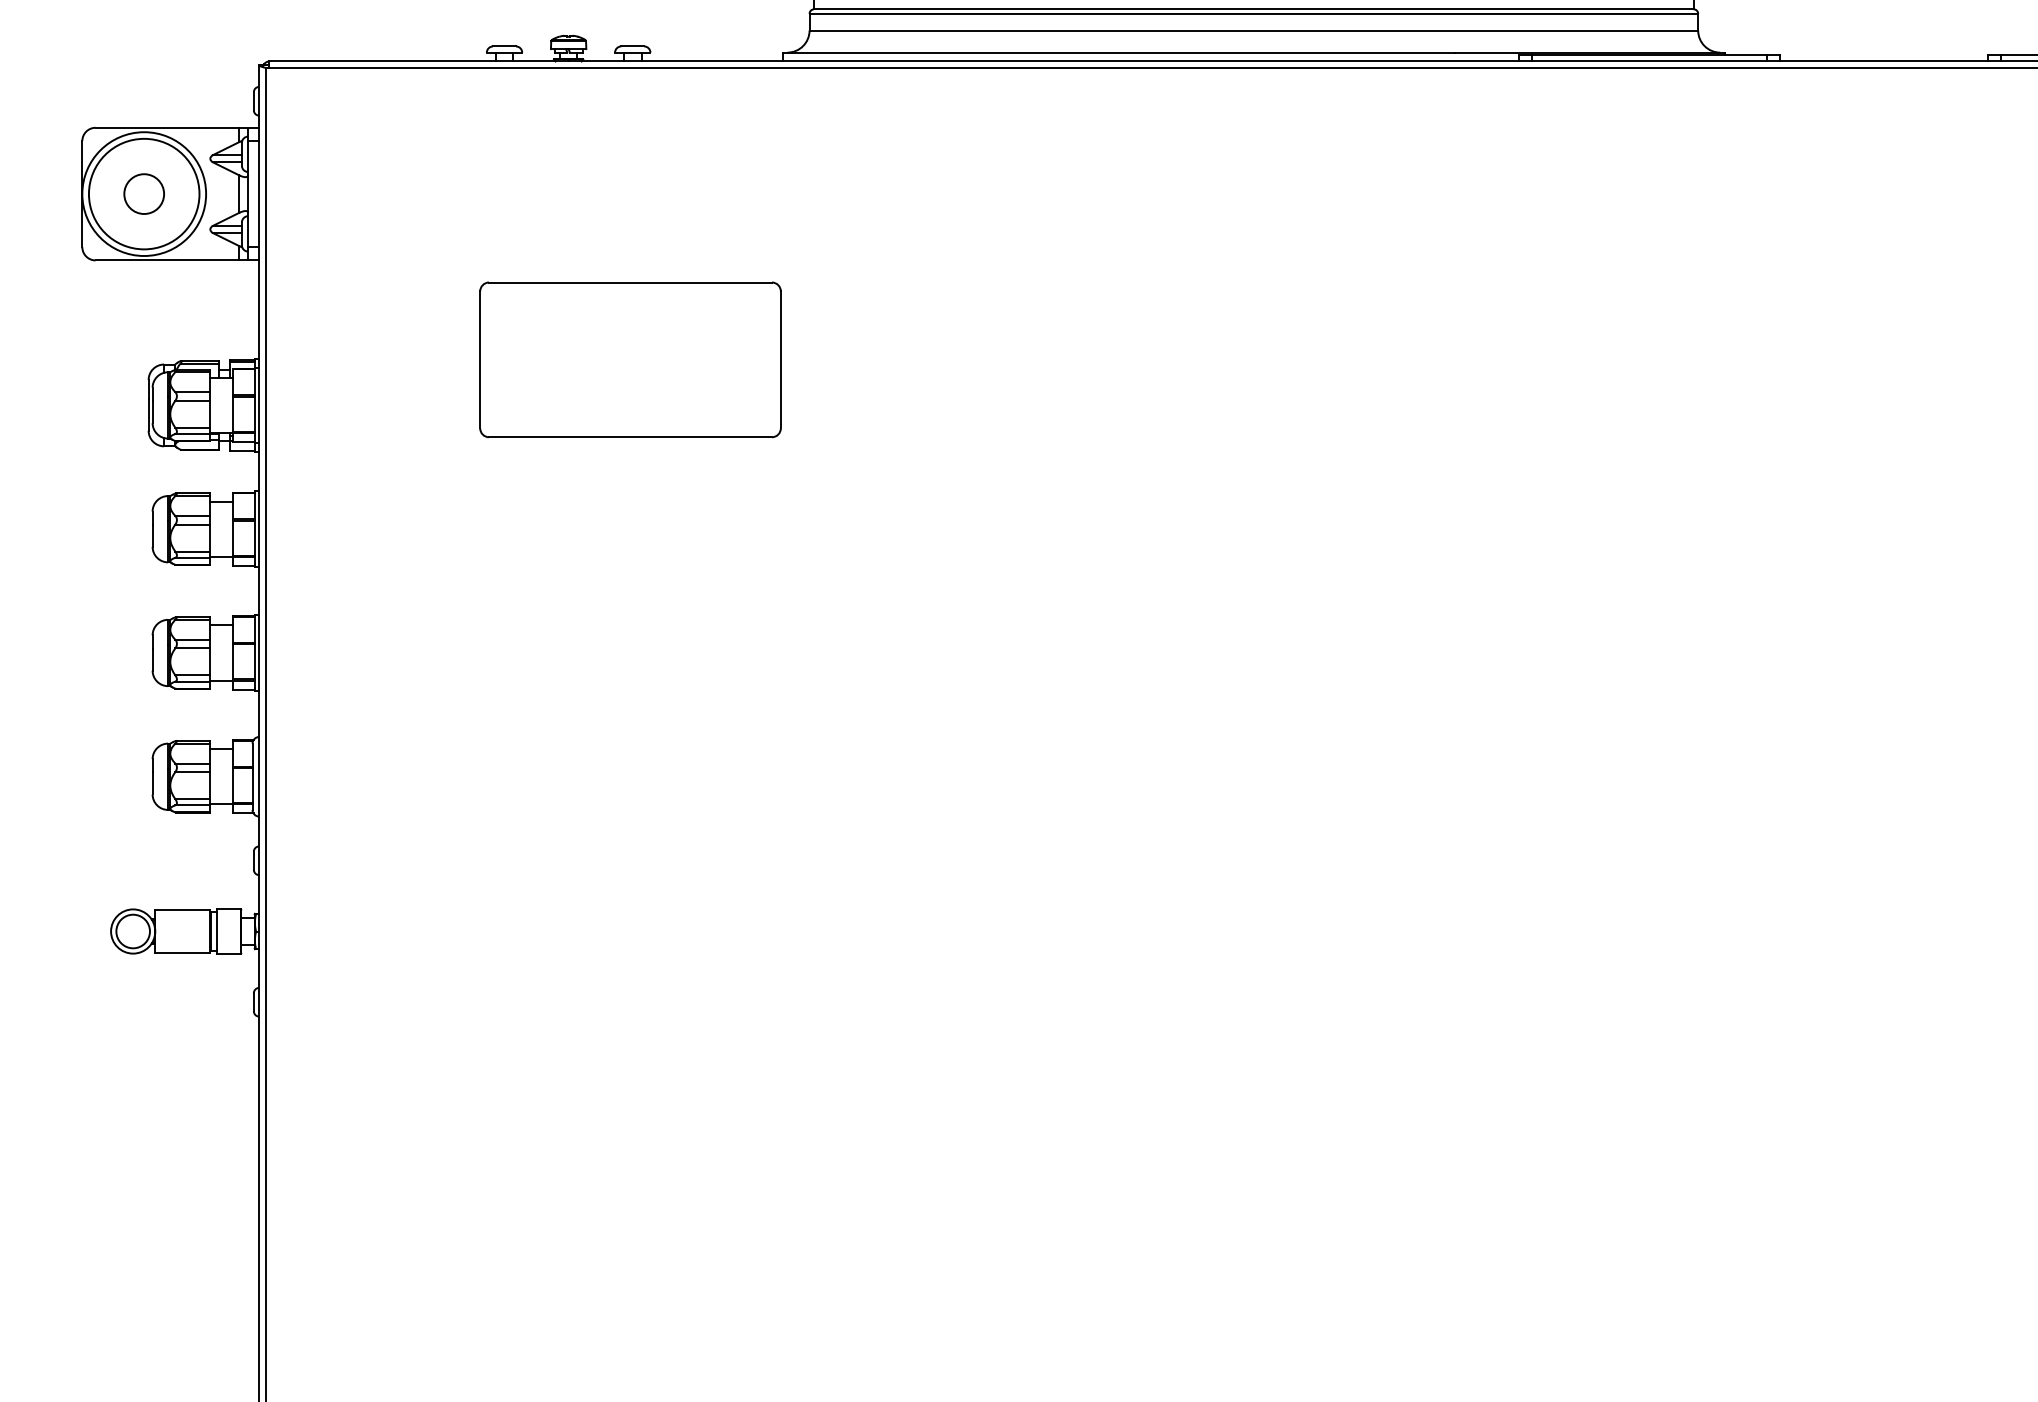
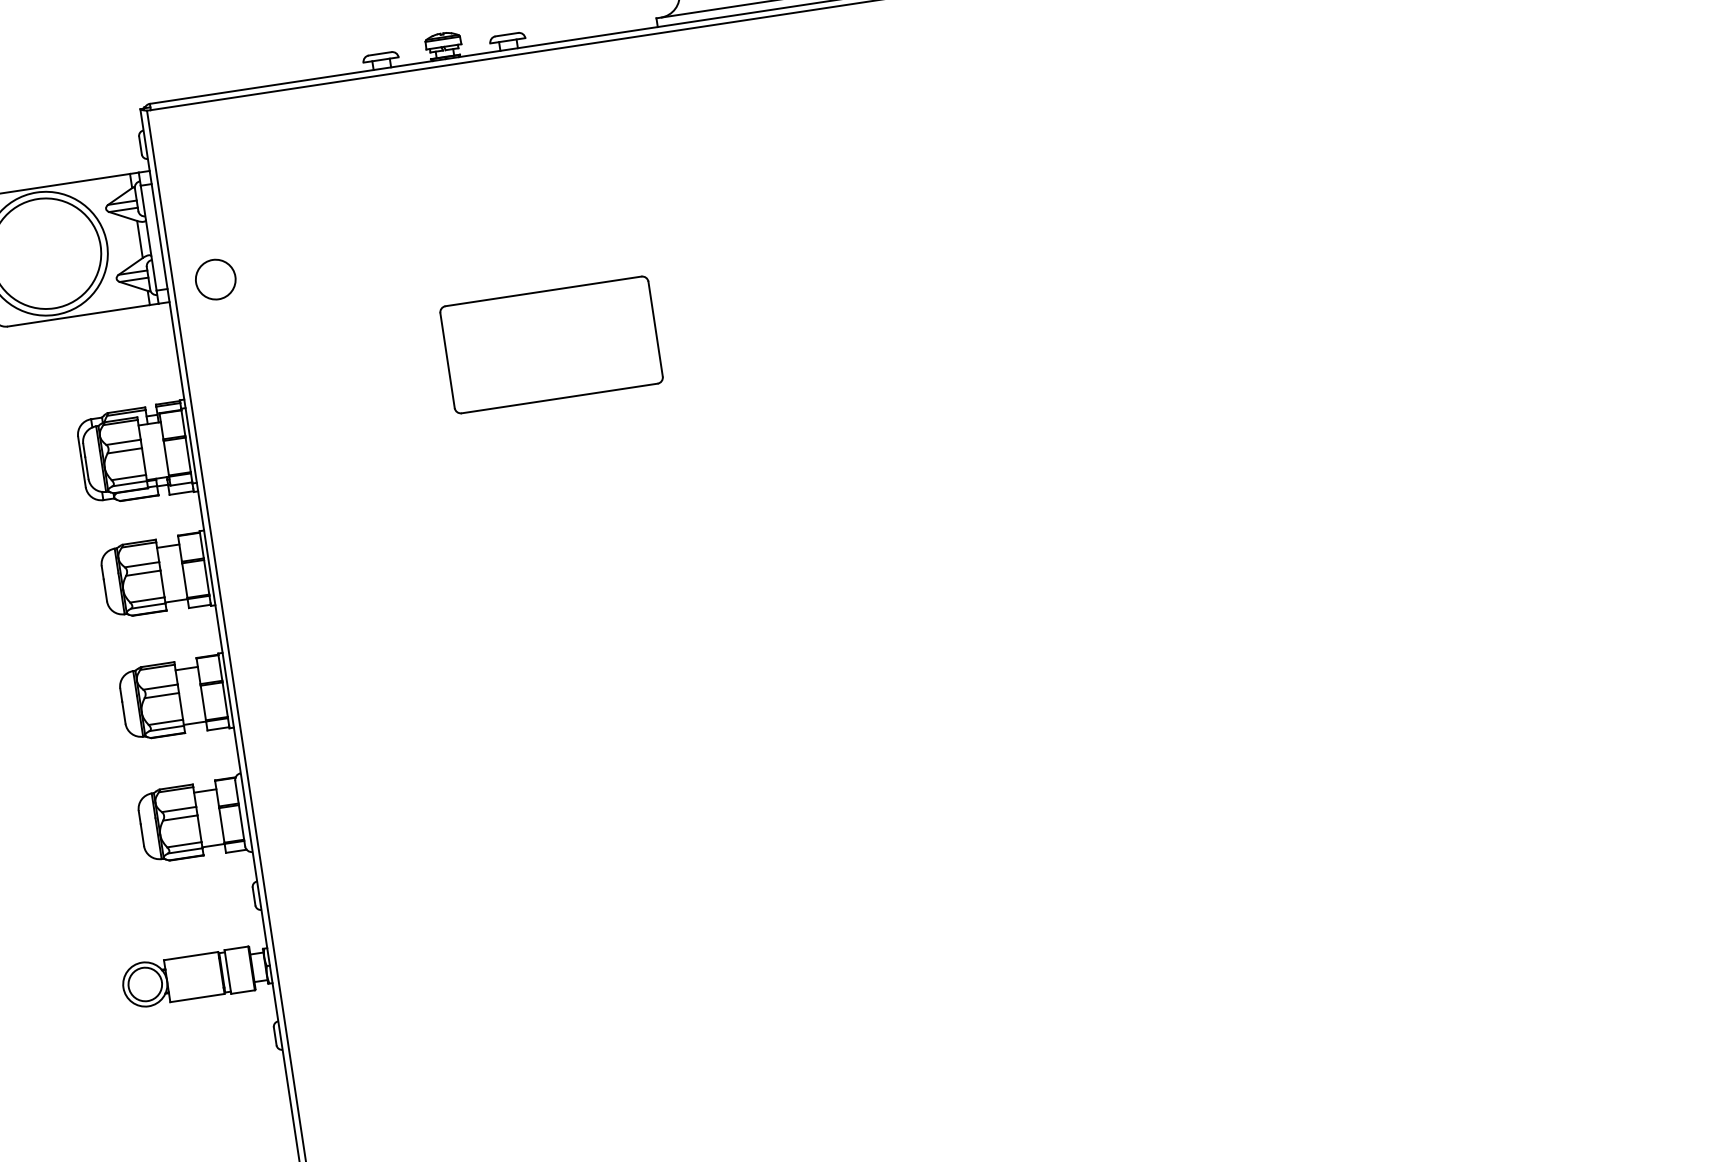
circle: (143, 193) -> (214, 279), moved
part: (630, 359) -> (551, 344), size x0.7

